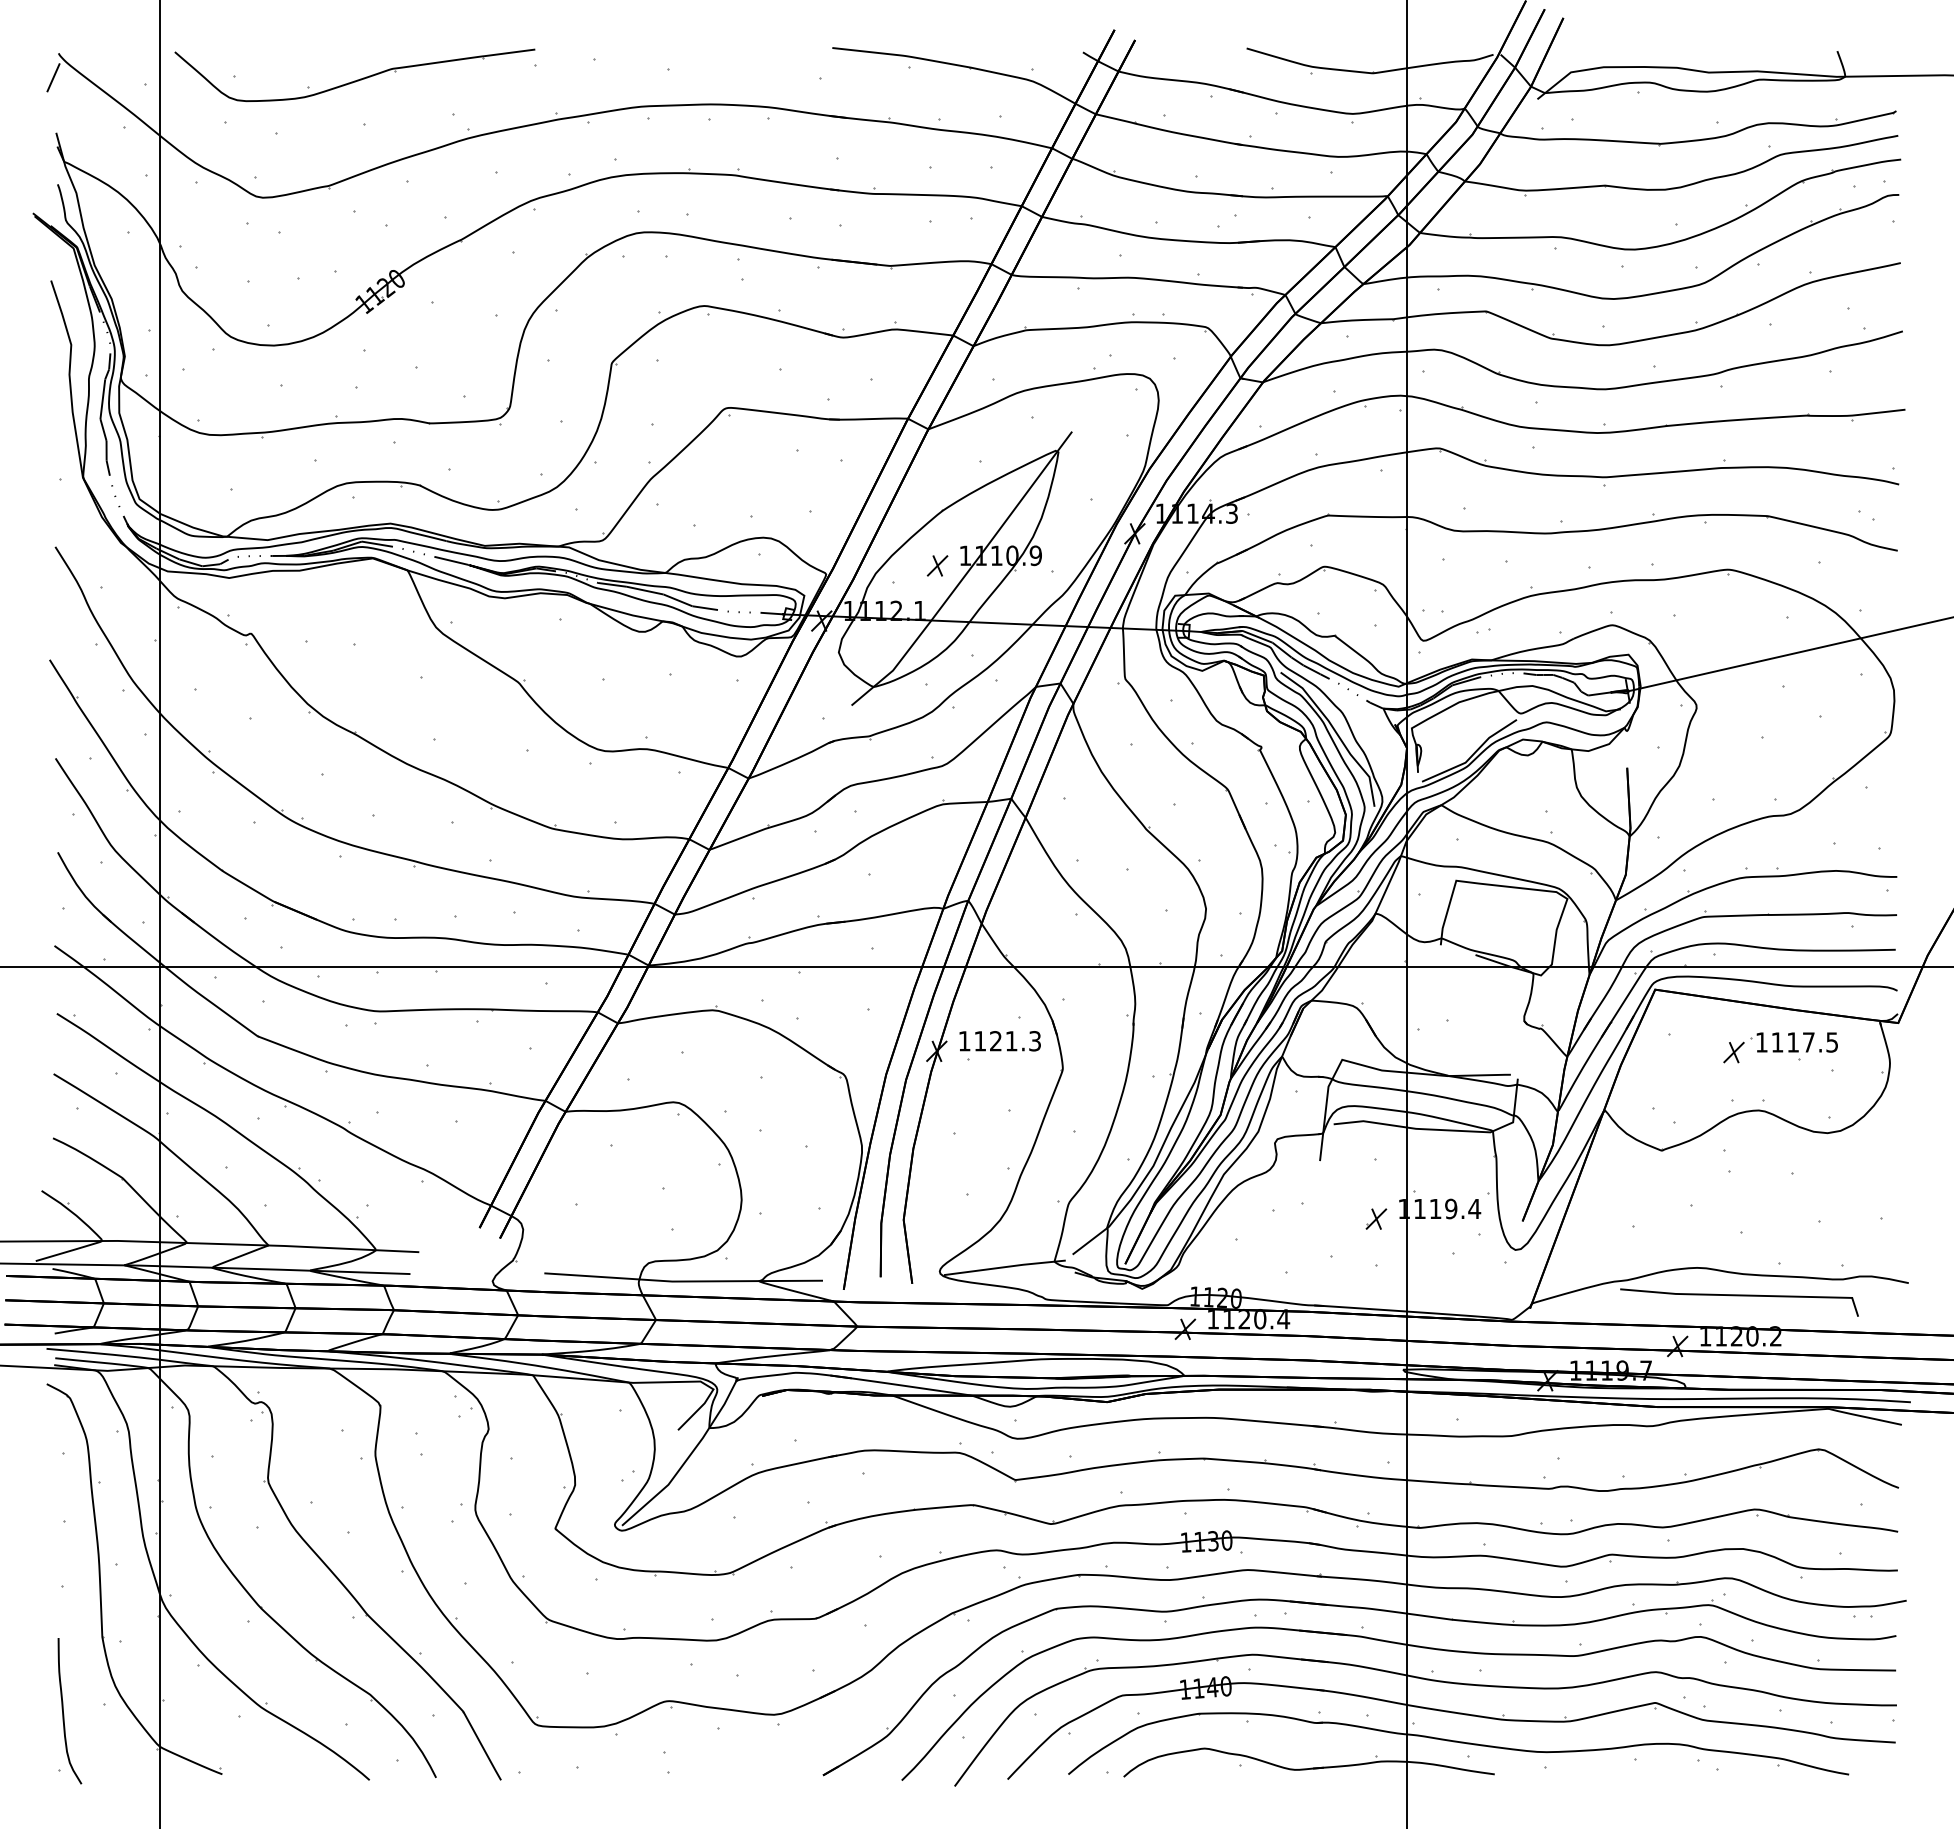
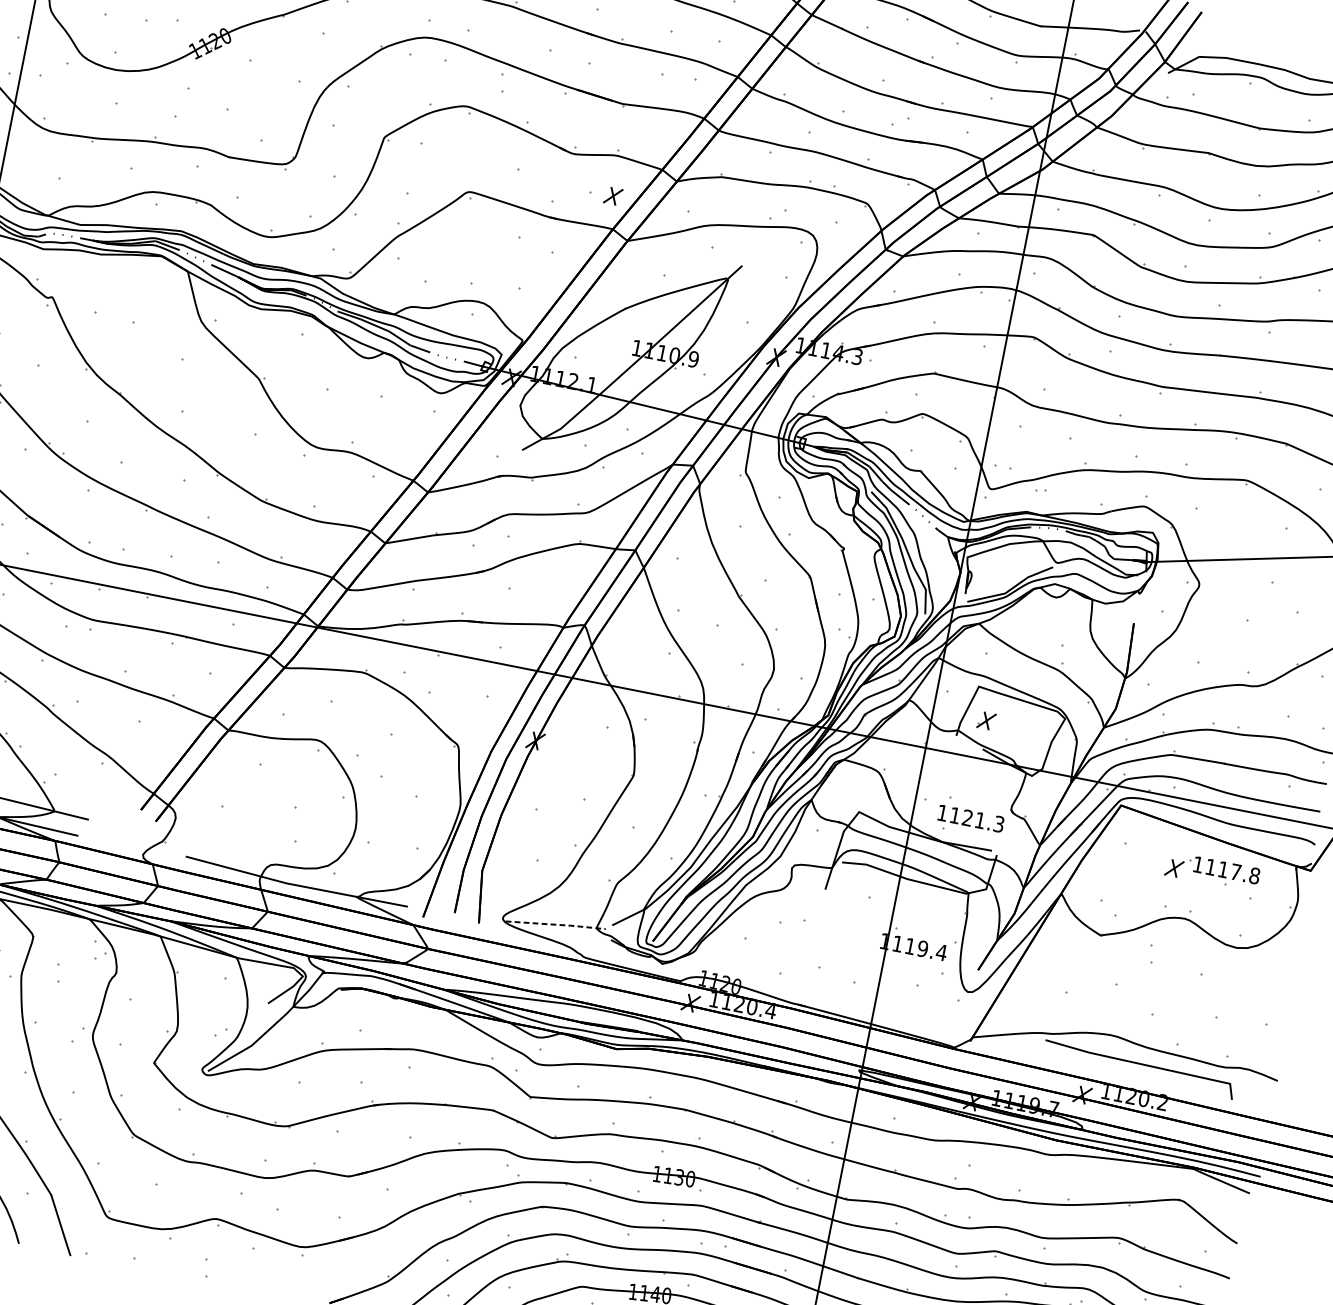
part: (937, 565) -> (613, 195), moved
text: (1832, 1042) -> (1254, 875), 1117.5 -> 1117.8
part: (999, 1045) -> (969, 822), moved
part: (1376, 1218) -> (986, 720), moved
line: (1005, 1267) -> (556, 925), solid -> dashed

